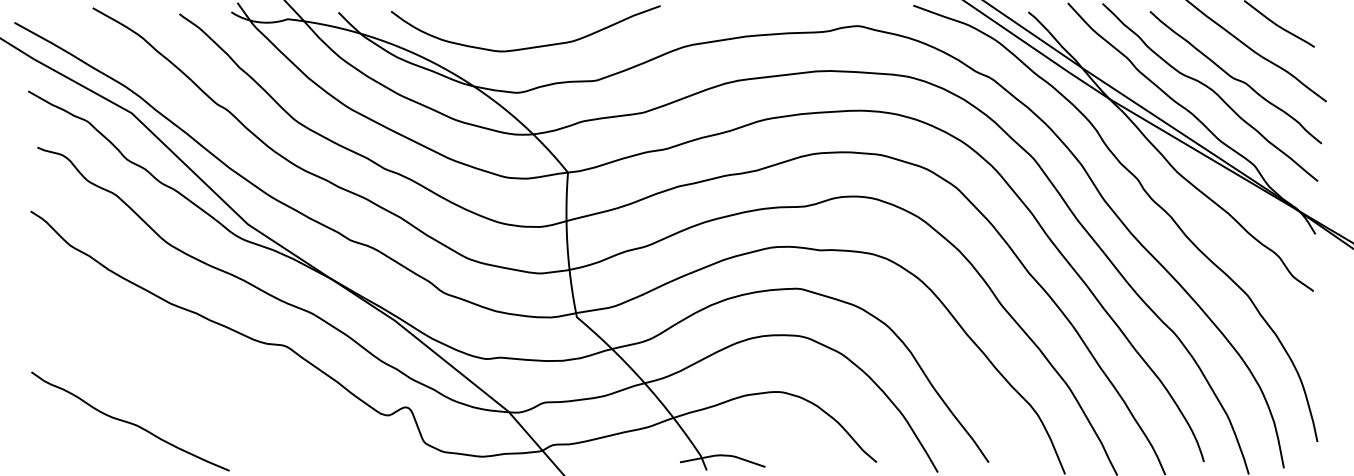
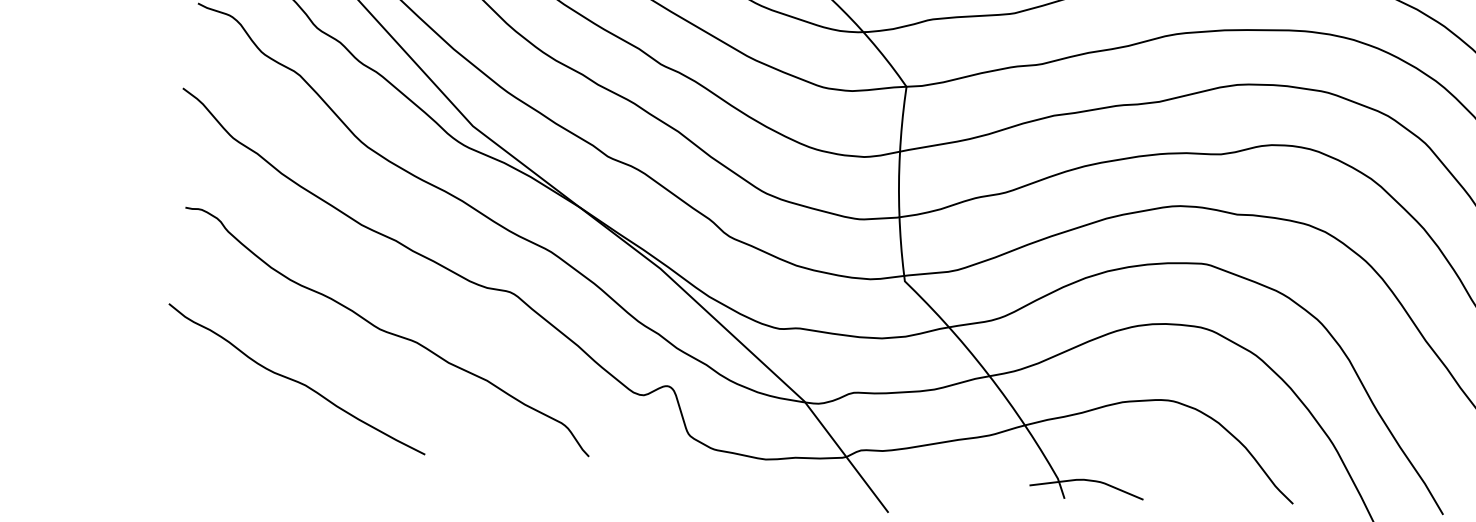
curve: (194, 381) -> (386, 331), added

